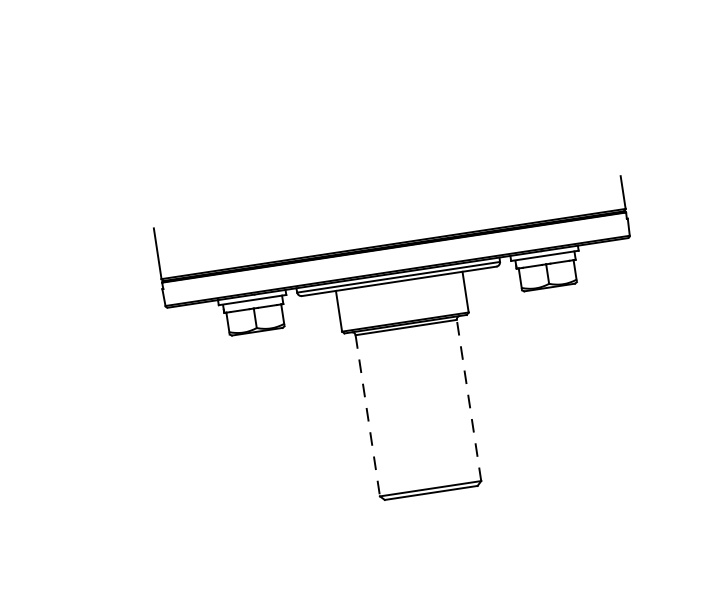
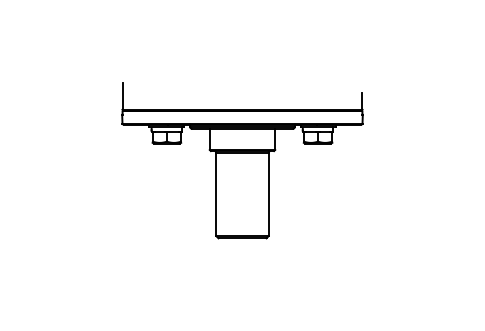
line: (468, 400) -> (268, 194), dashed -> solid
line: (368, 415) -> (216, 194), dashed -> solid

